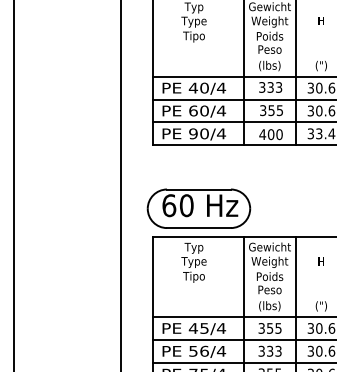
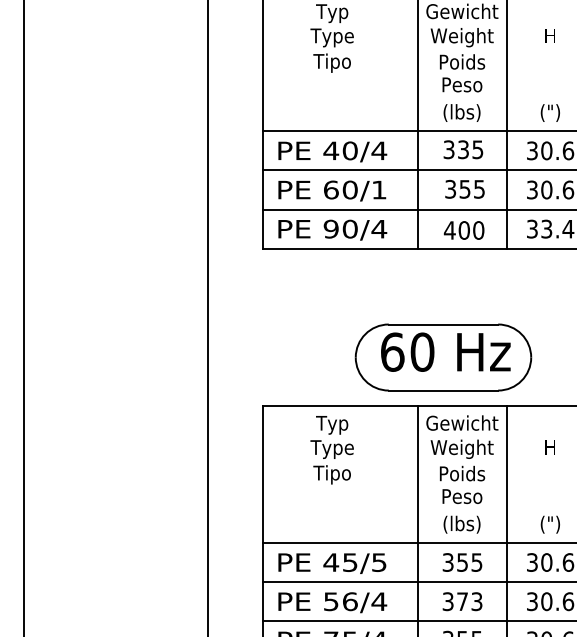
text: (279, 86) -> (478, 148), 333 -> 335
text: (221, 110) -> (379, 189), 60/4 -> 60/1
part: (198, 208) -> (442, 357), moved
text: (221, 328) -> (379, 562), 45/4 -> 45/5
text: (270, 350) -> (463, 600), 333 -> 373

